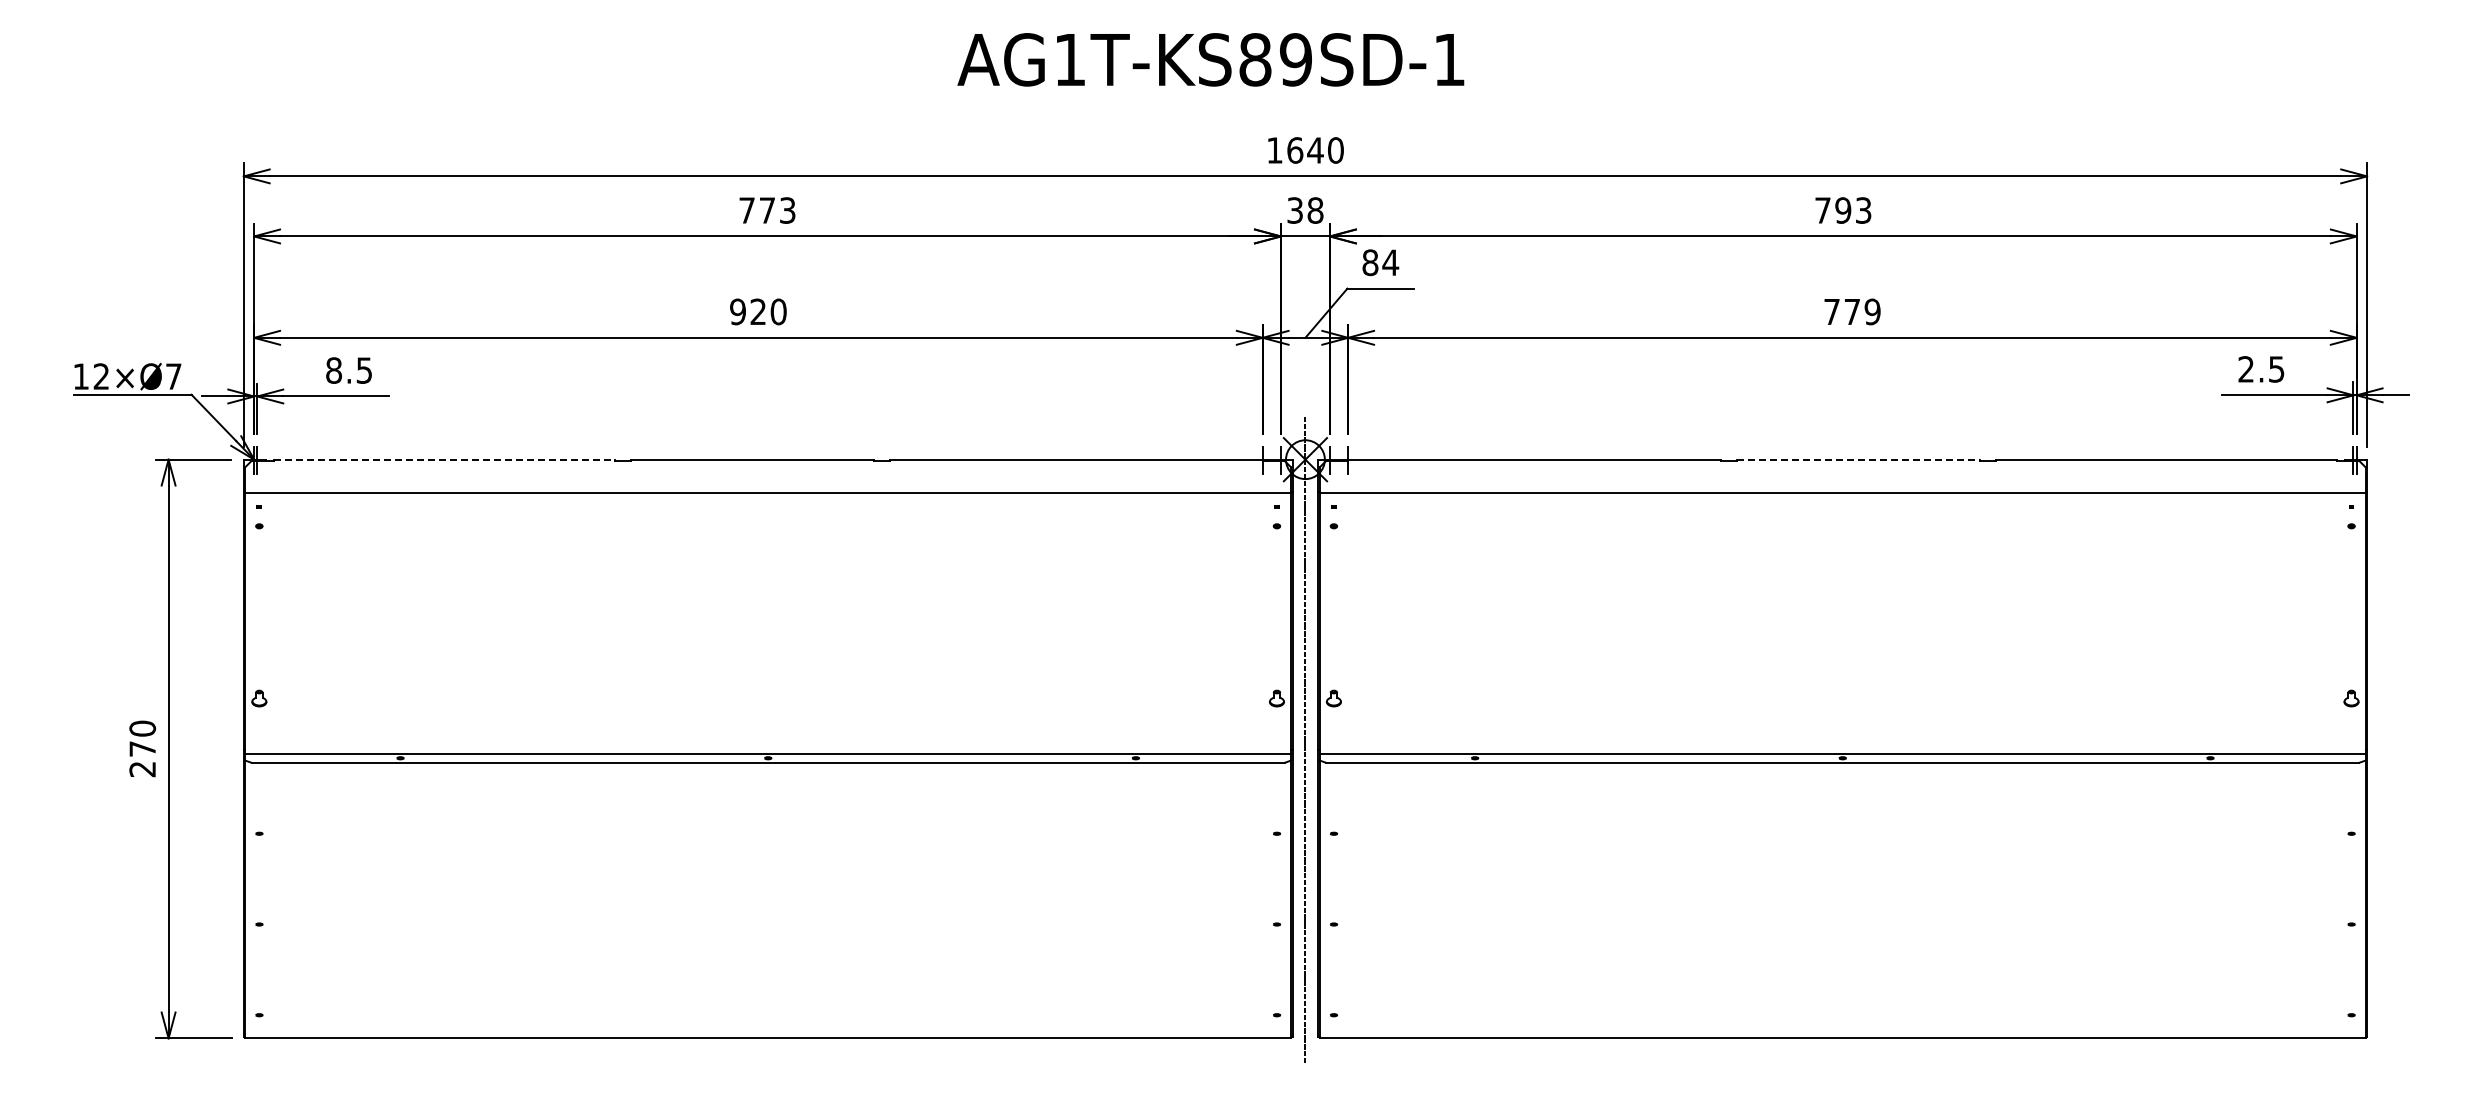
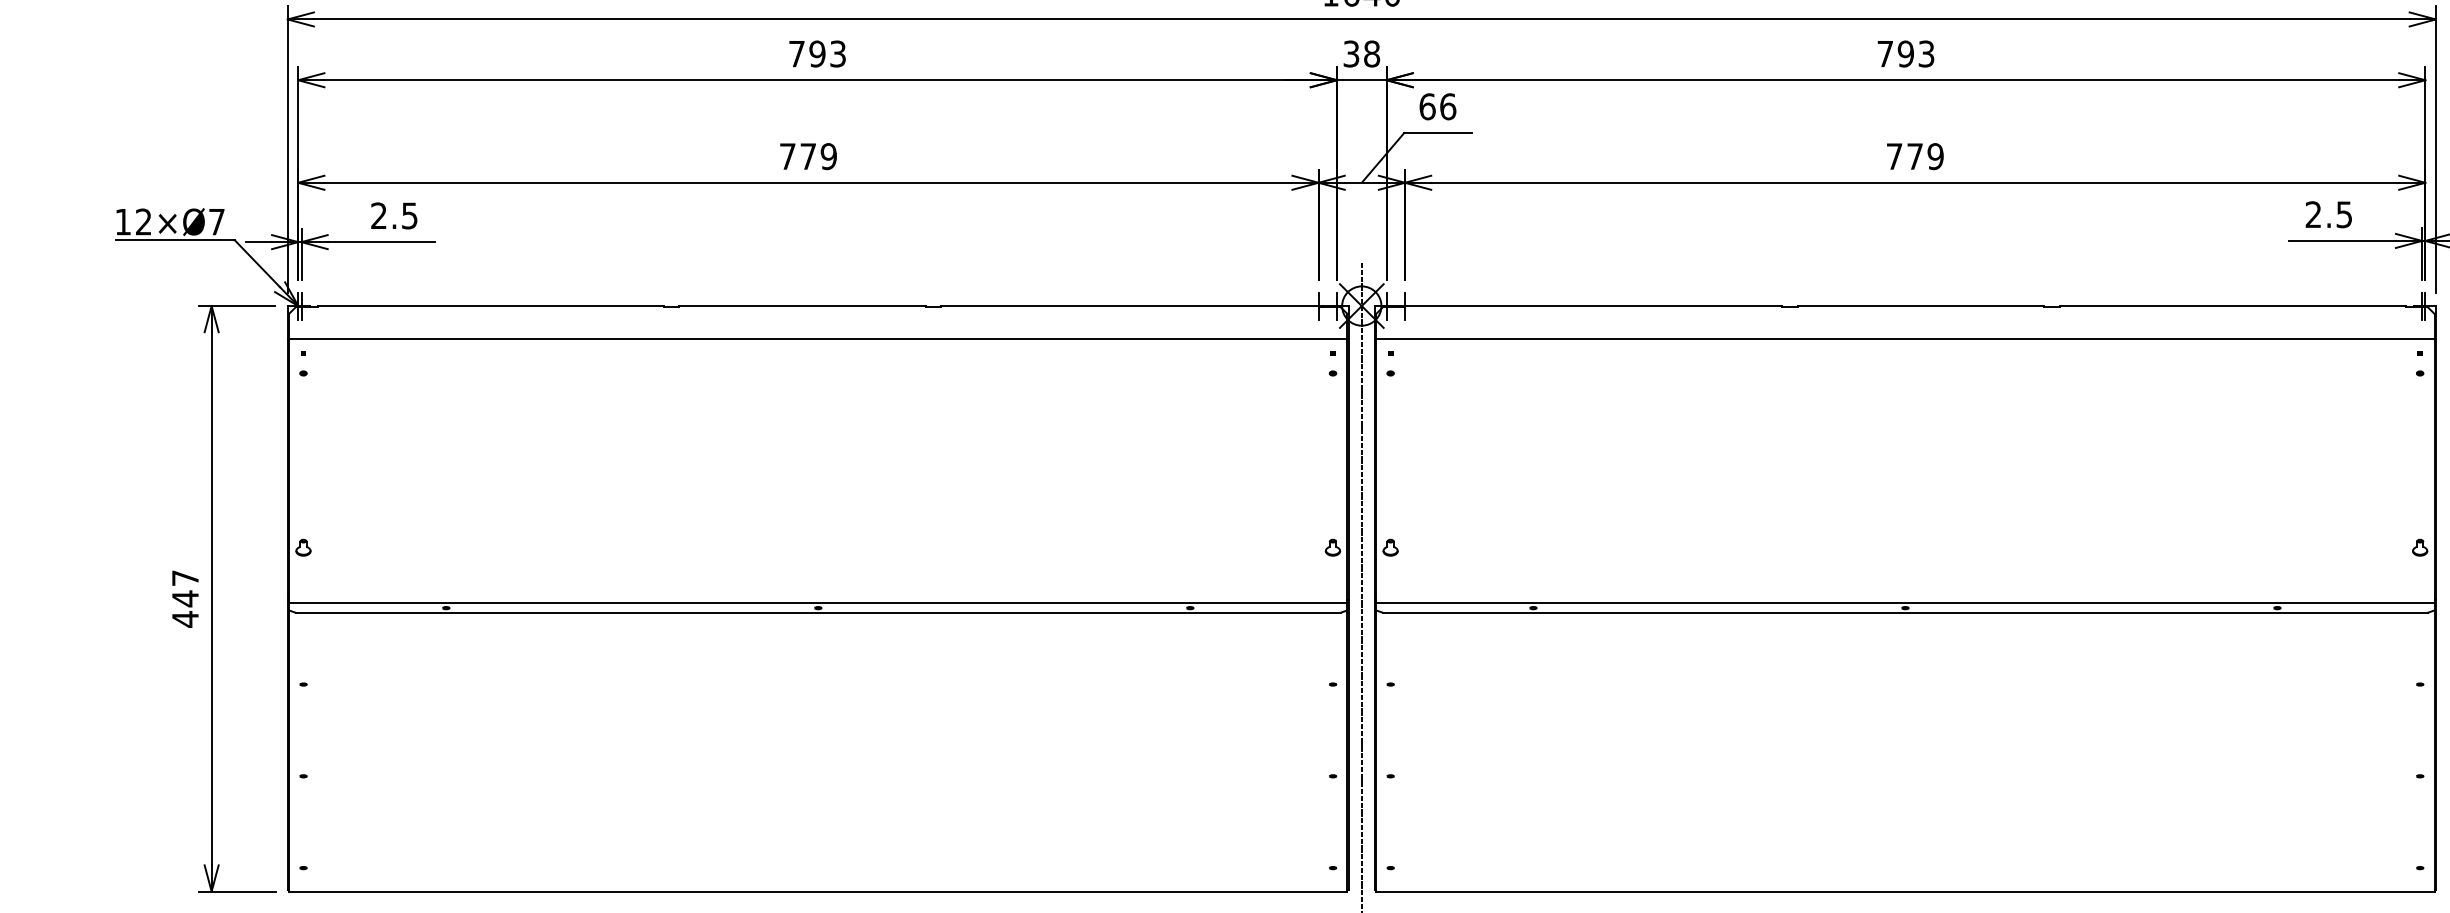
text: (767, 210) -> (817, 53), 773 -> 793
text: (1380, 262) -> (1437, 106), 84 -> 66
text: (758, 311) -> (808, 156), 920 -> 779
text: (333, 370) -> (378, 215), 8.5 -> 2.5
line: (444, 459) -> (490, 305), dashed -> solid
line: (1858, 459) -> (1921, 305), dashed -> solid
text: (142, 748) -> (185, 598), 270 -> 447

